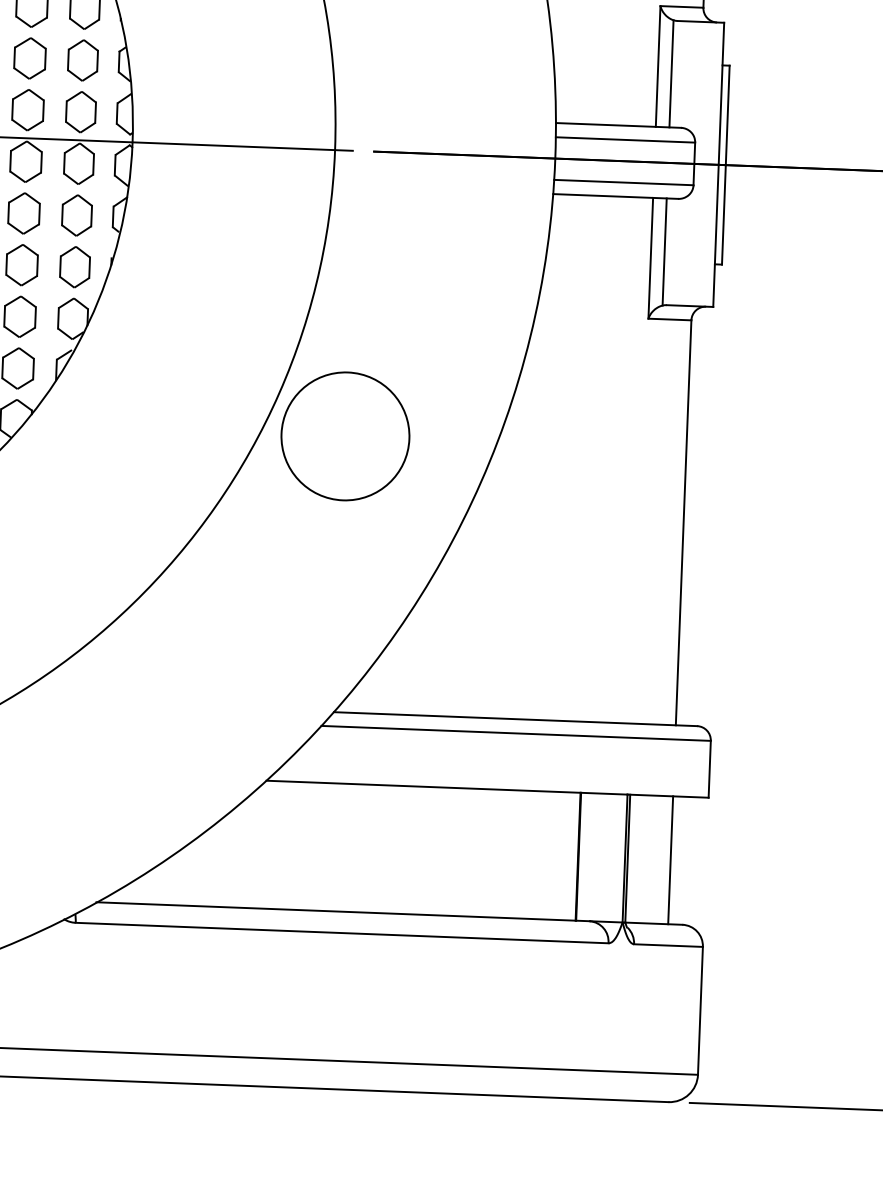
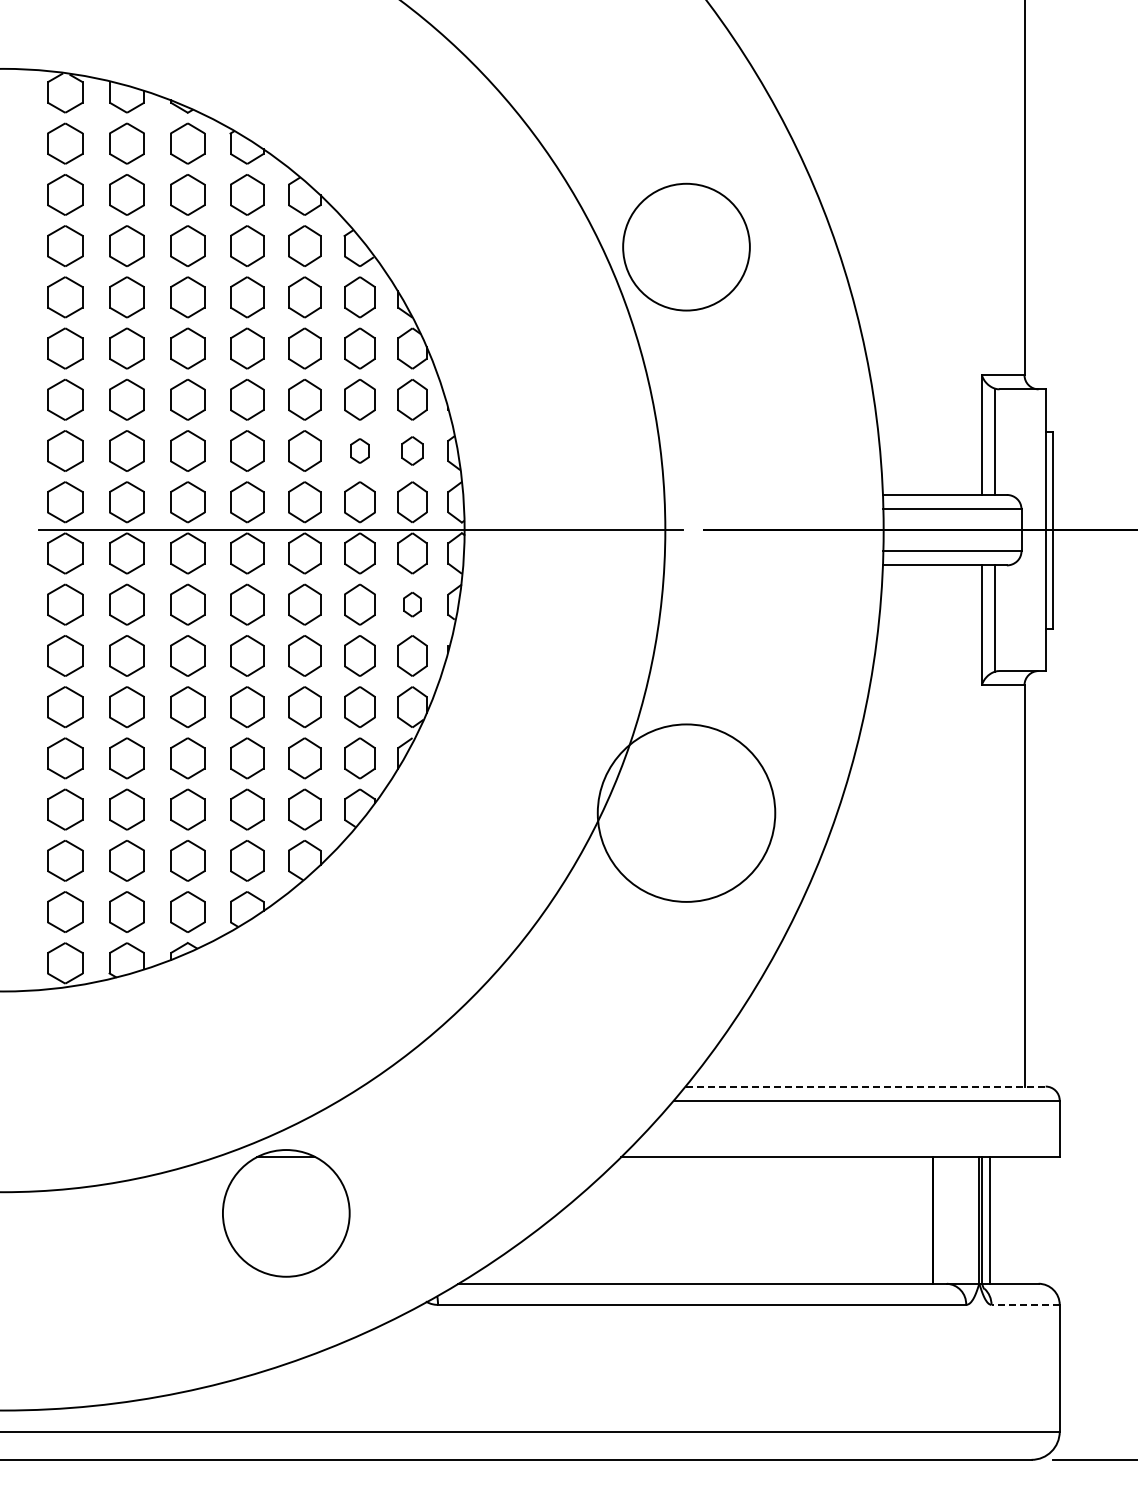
part: (29, 57) -> (359, 450), size x0.6
part: (83, 59) -> (412, 450), size x0.7
part: (77, 215) -> (412, 604), size x0.6
circle: (345, 435) -> (686, 812), size x1.4
line: (516, 719) -> (866, 1086), solid -> dashed
line: (670, 860) -> (989, 1220), moved
line: (668, 945) -> (1025, 1304), solid -> dashed

